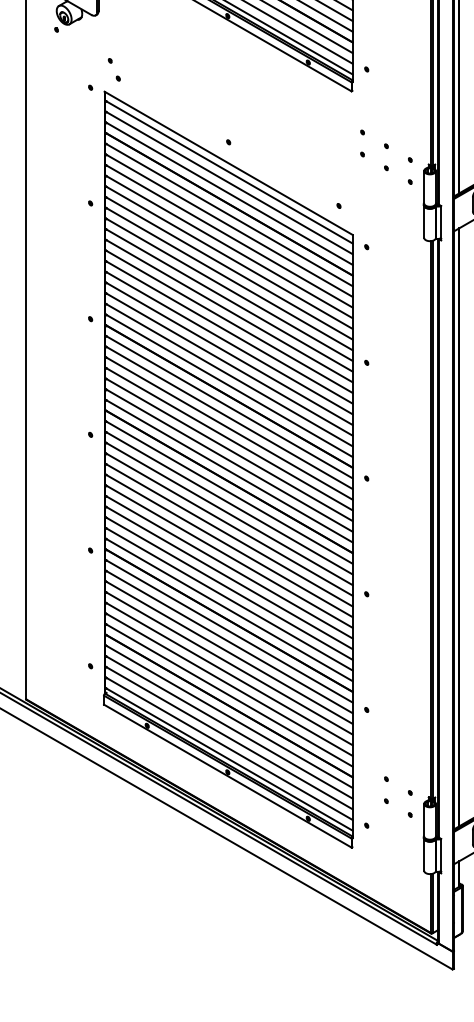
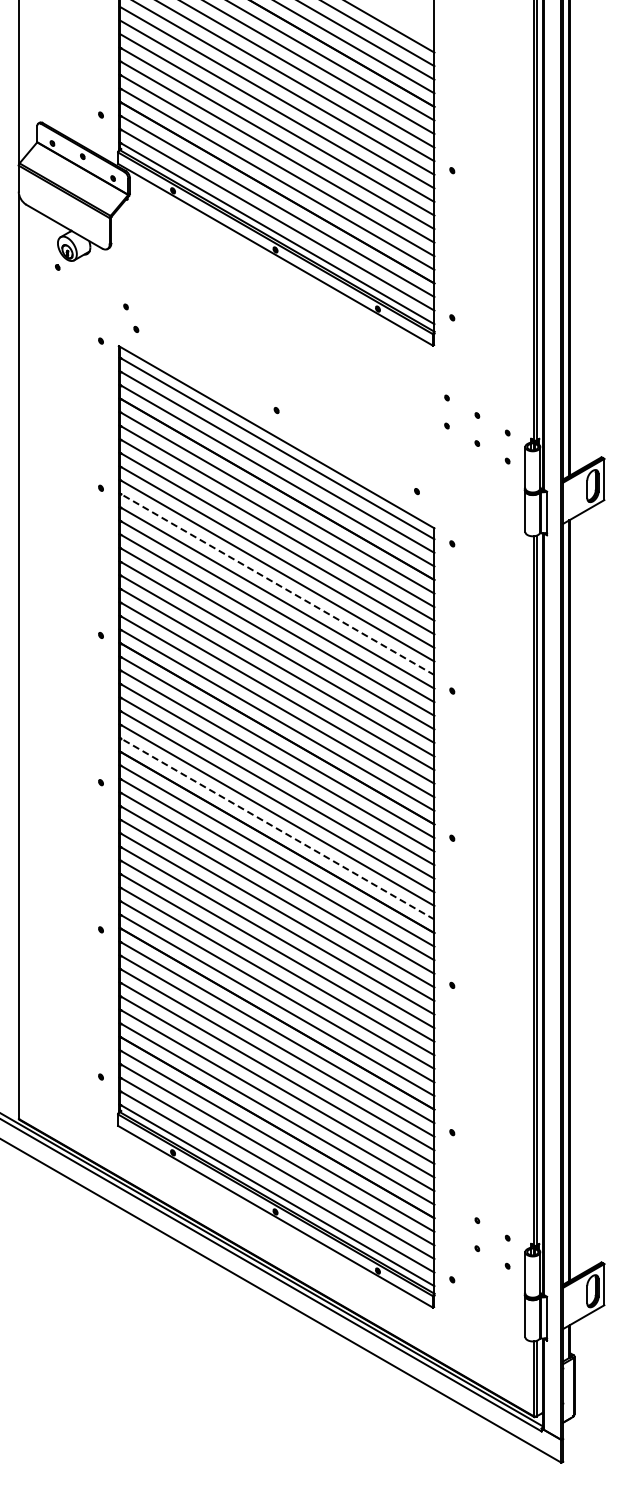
line: (229, 279) -> (277, 584), solid -> dashed
line: (229, 470) -> (277, 828), solid -> dashed

